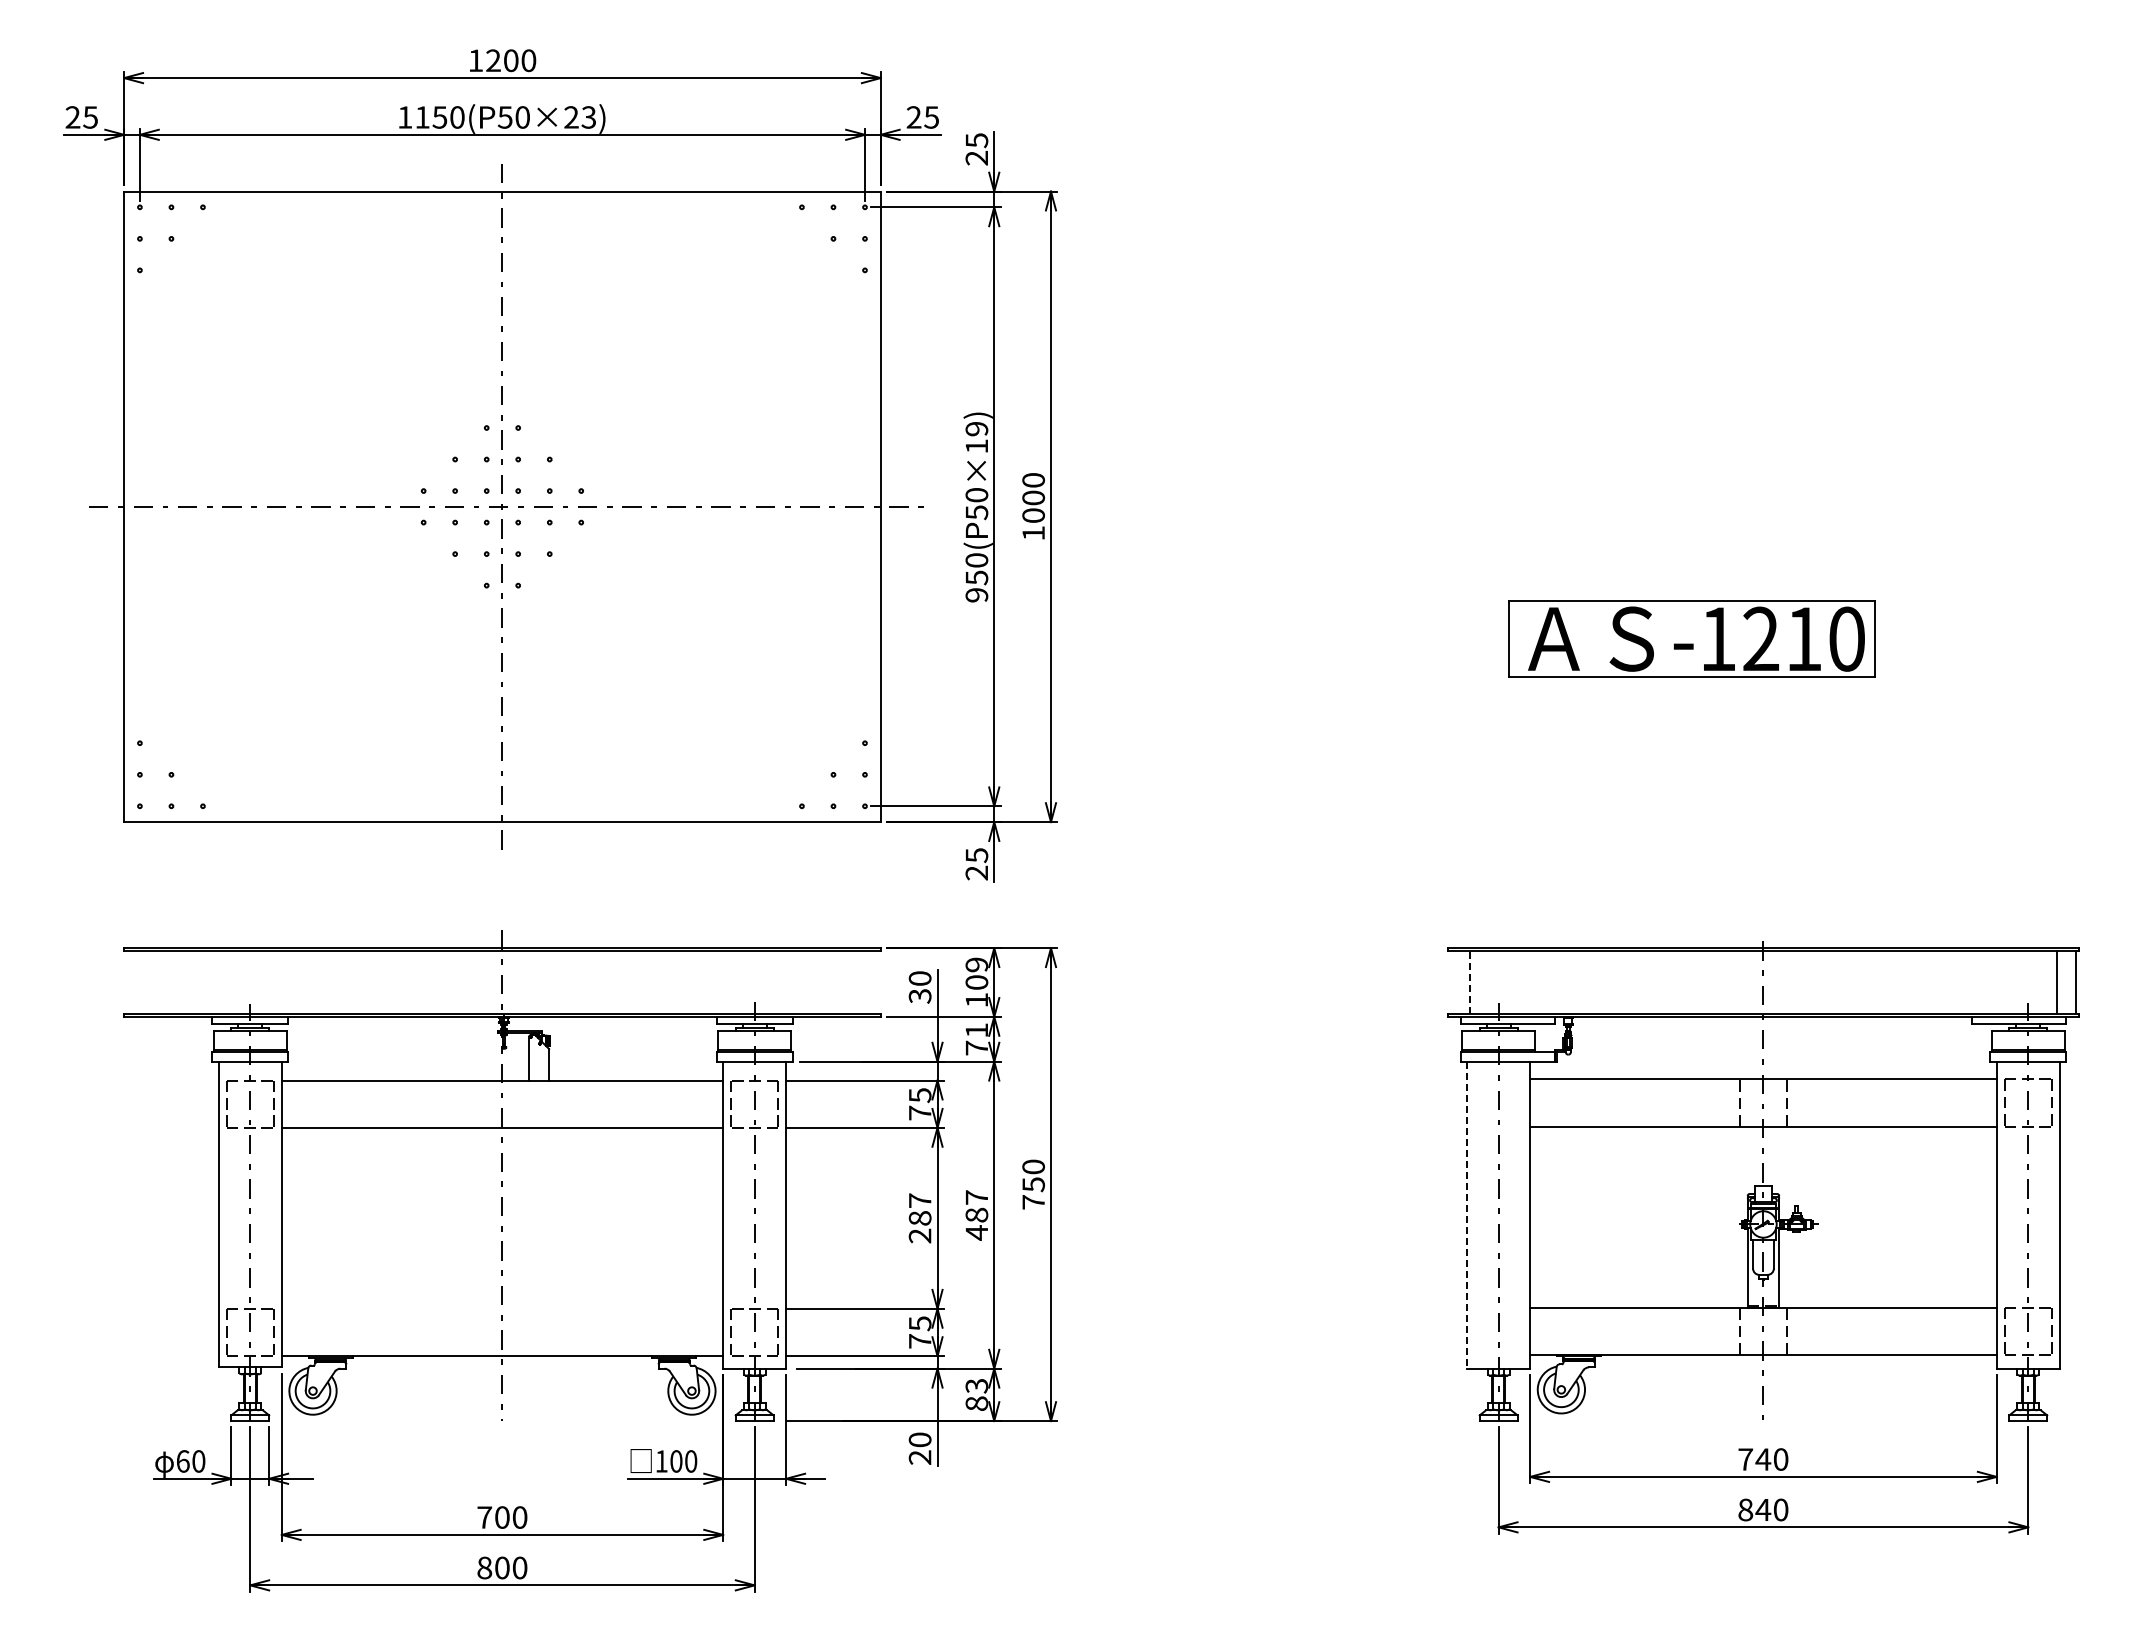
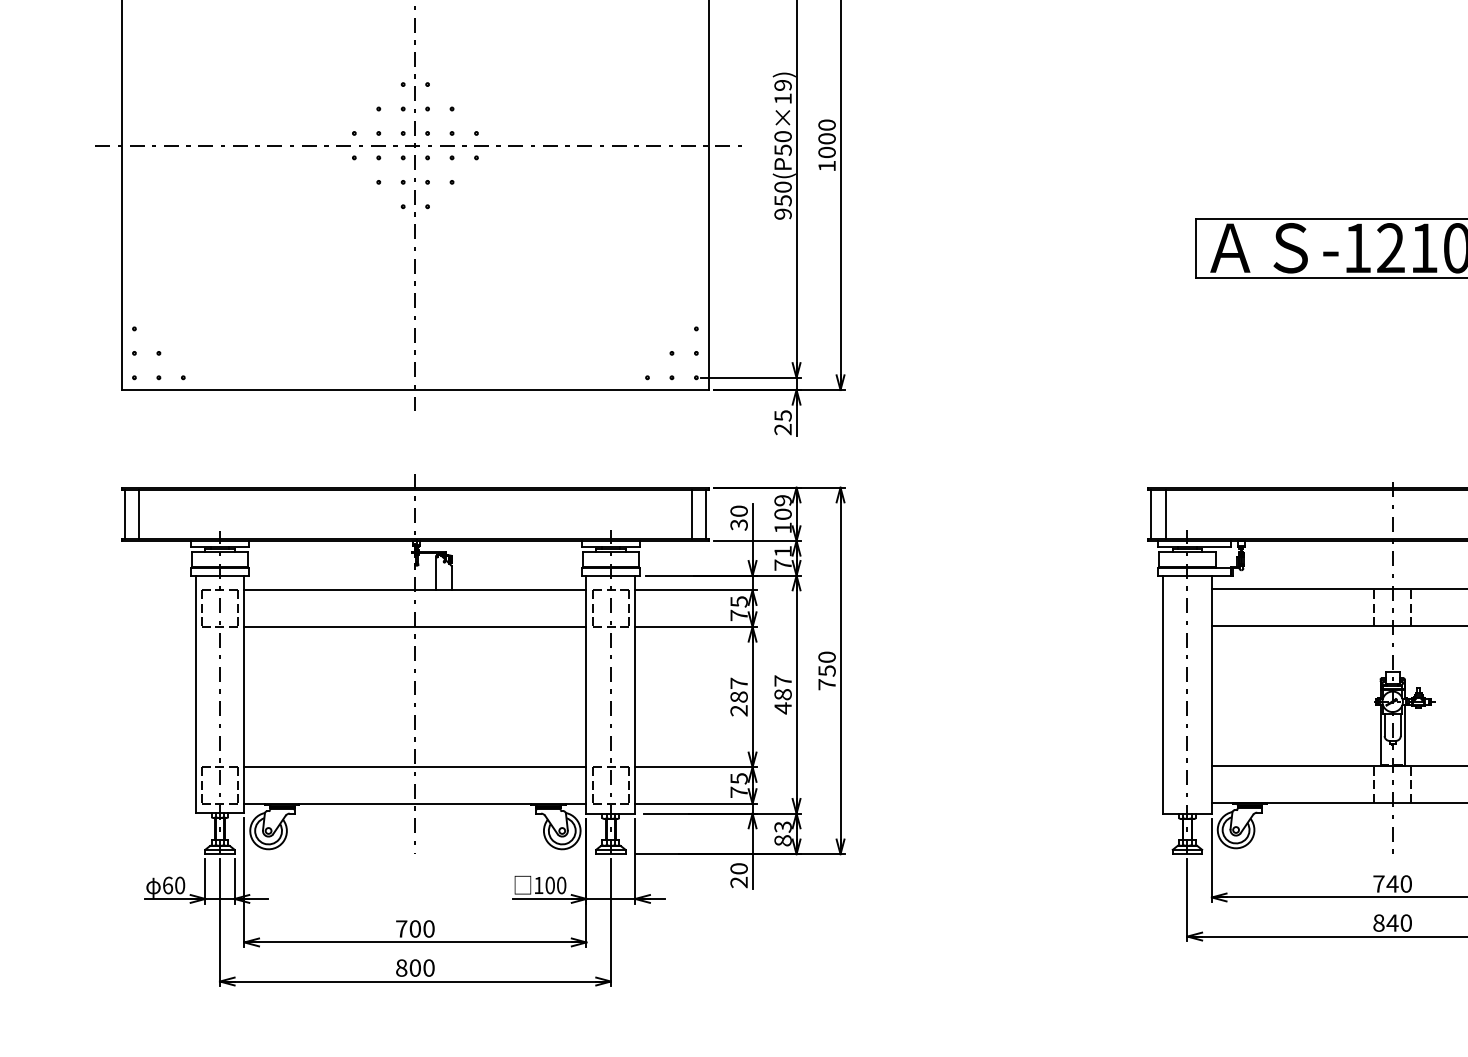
line: (127, 982) -> (124, 514), added
line: (146, 982) -> (139, 514), added
line: (858, 982) -> (691, 514), added
line: (877, 982) -> (706, 514), added
line: (1451, 982) -> (1150, 514), added
line: (1470, 982) -> (1165, 514), dashed -> solid
line: (1467, 1215) -> (1163, 694), dashed -> solid
line: (502, 1308) -> (415, 766), added

